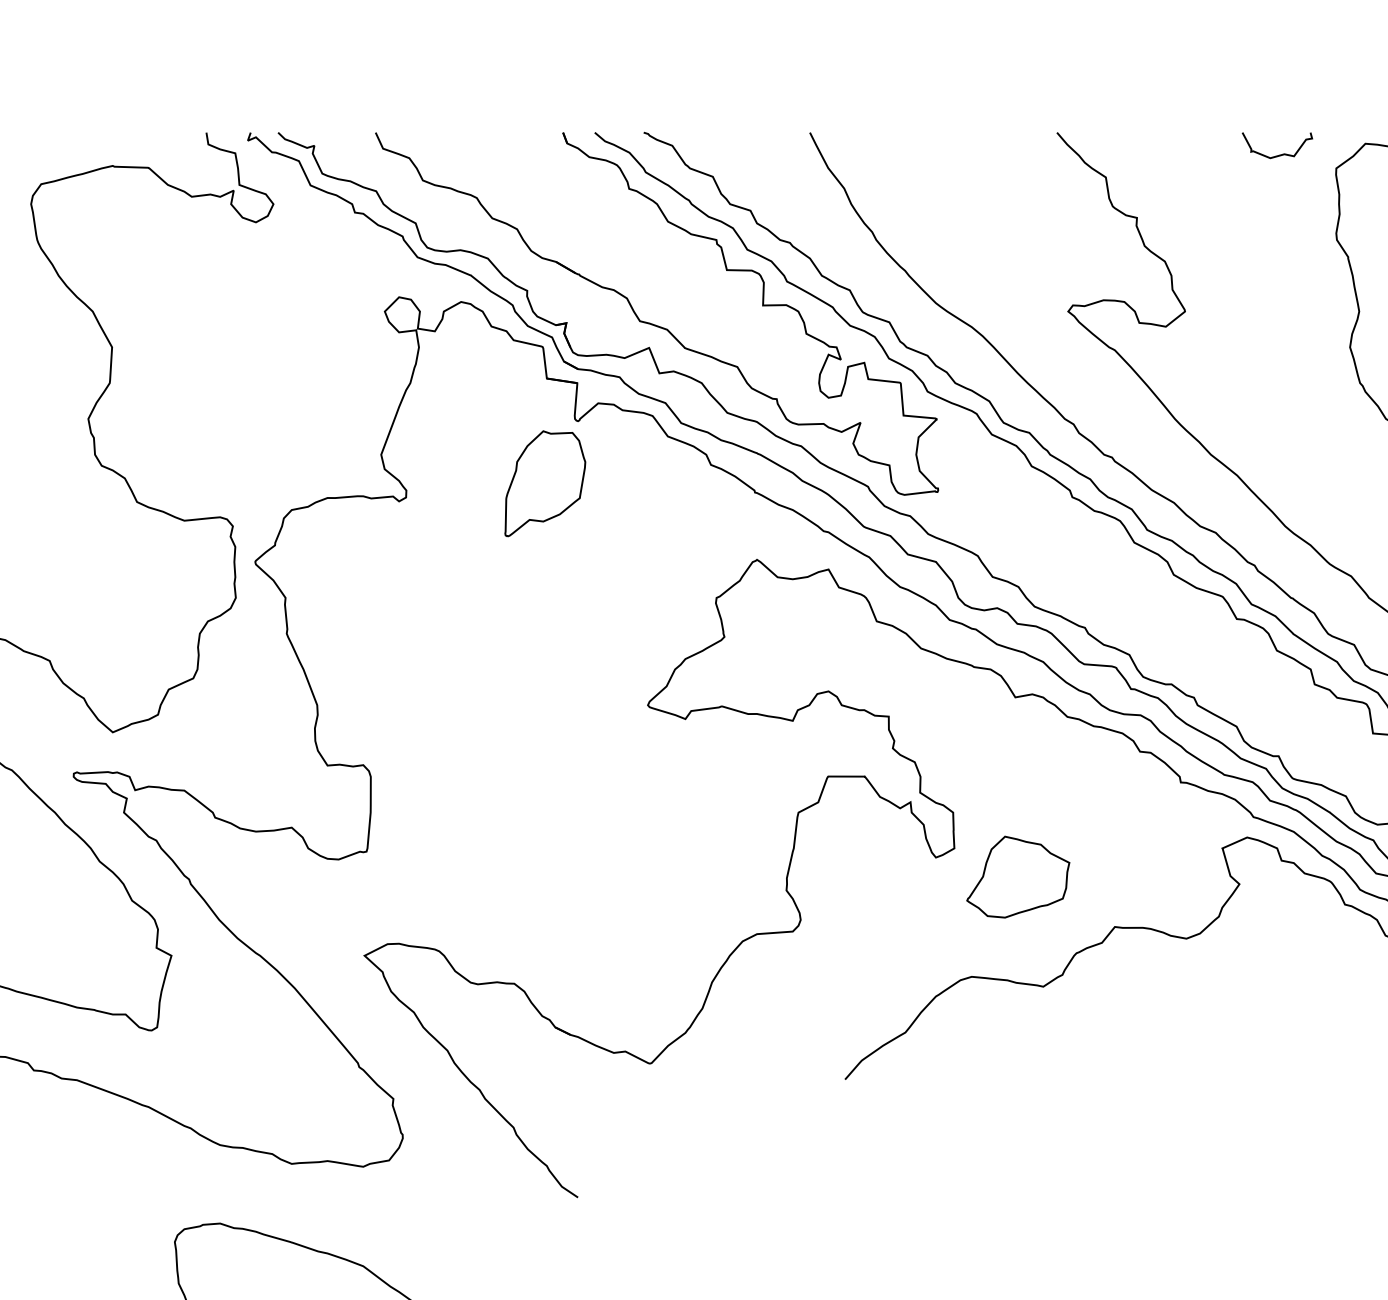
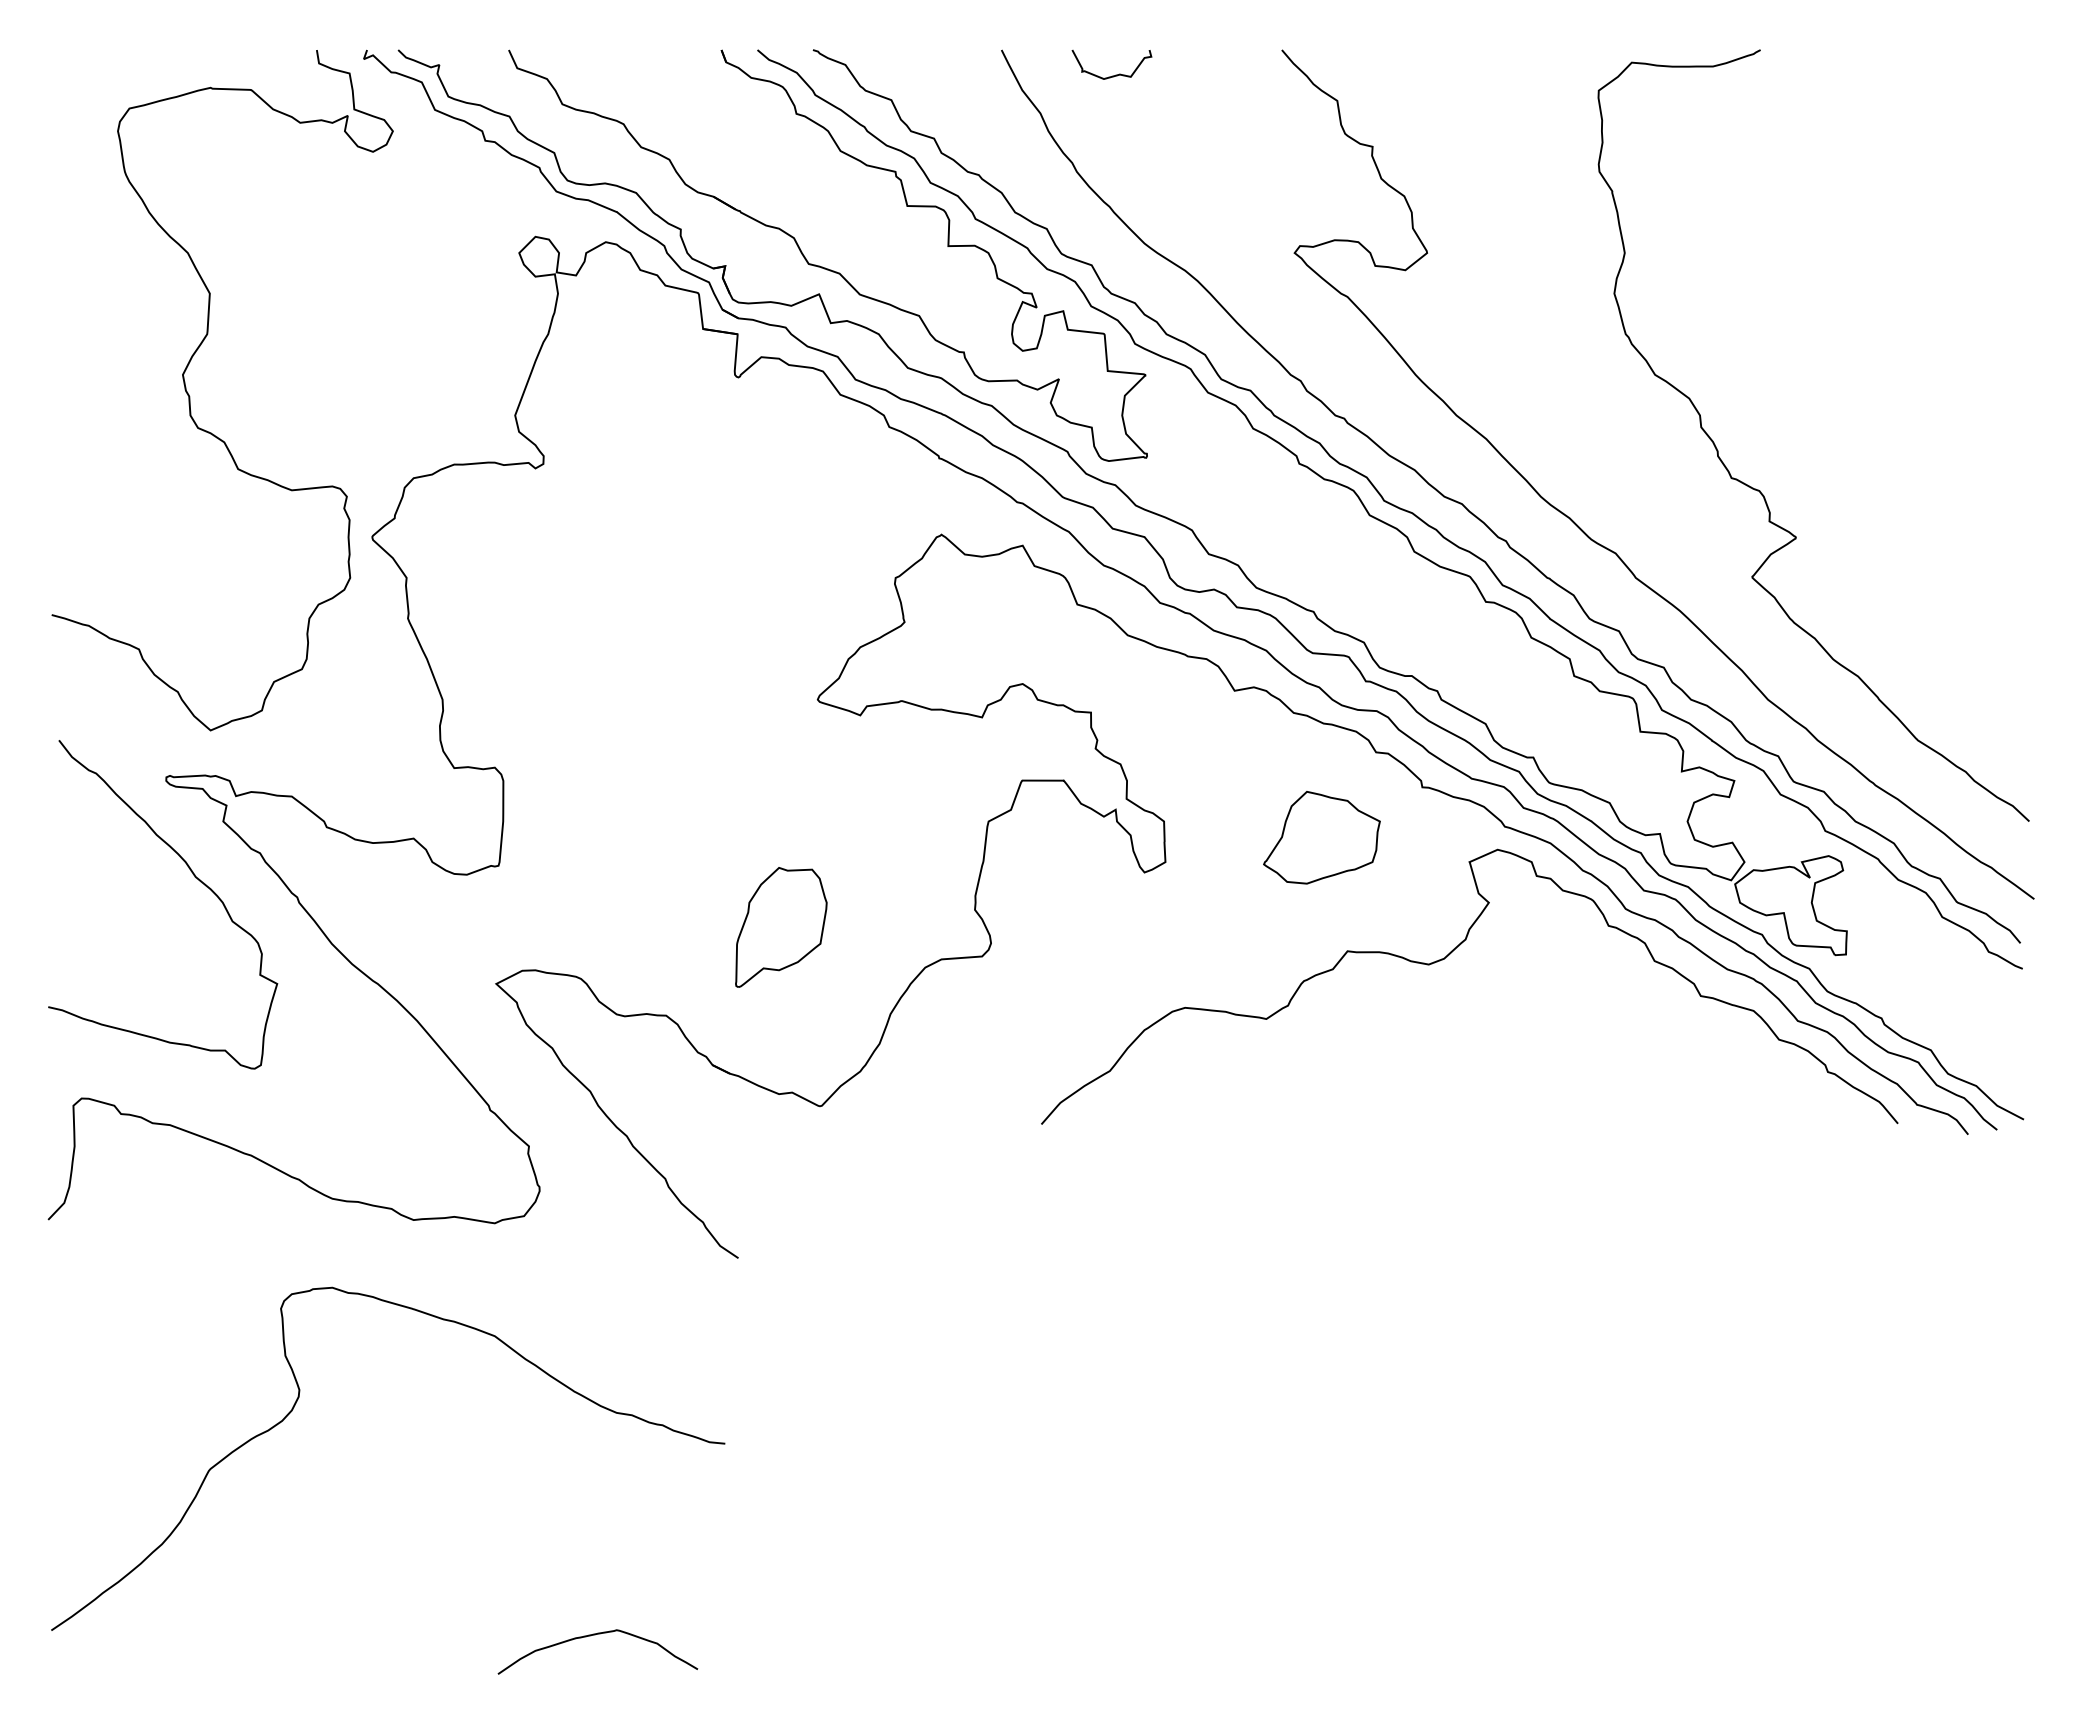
curve: (1280, 154) -> (1115, 74), moved
part: (545, 483) -> (781, 927), moved
part: (1017, 876) -> (1321, 837), moved

